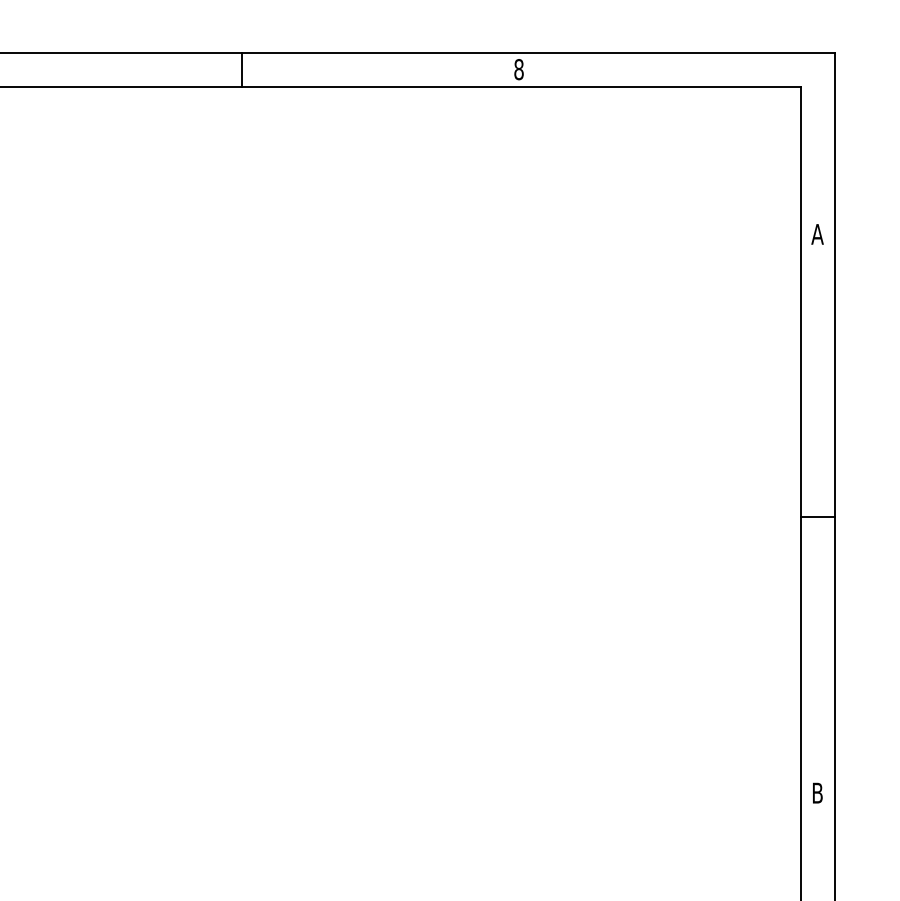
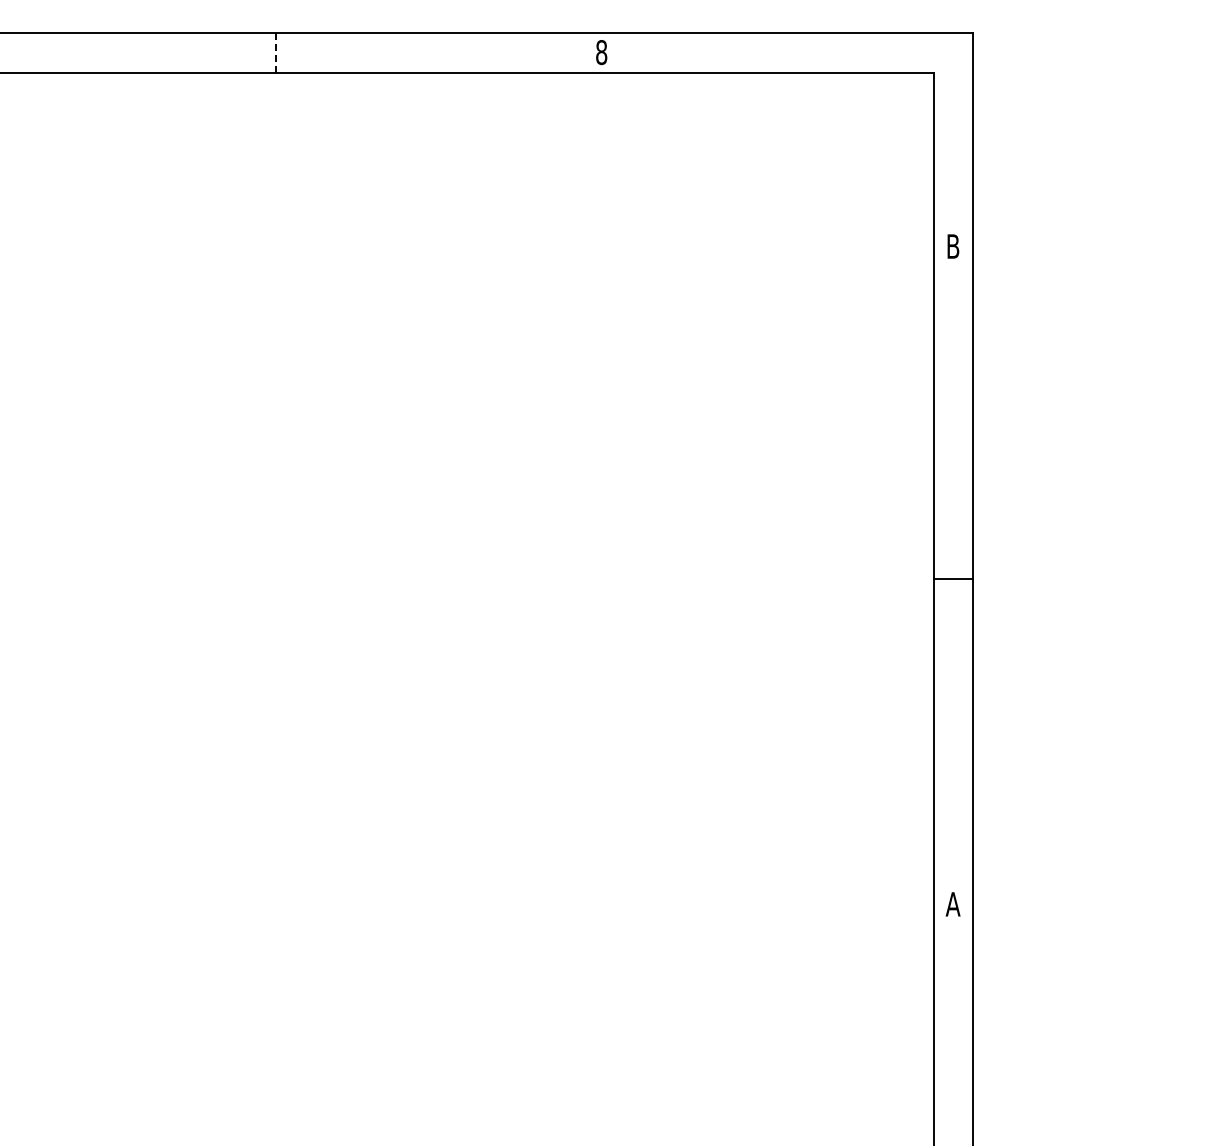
line: (241, 69) -> (275, 52), solid -> dashed
text: (817, 234) -> (952, 246), A -> B
text: (817, 793) -> (952, 904), B -> A

